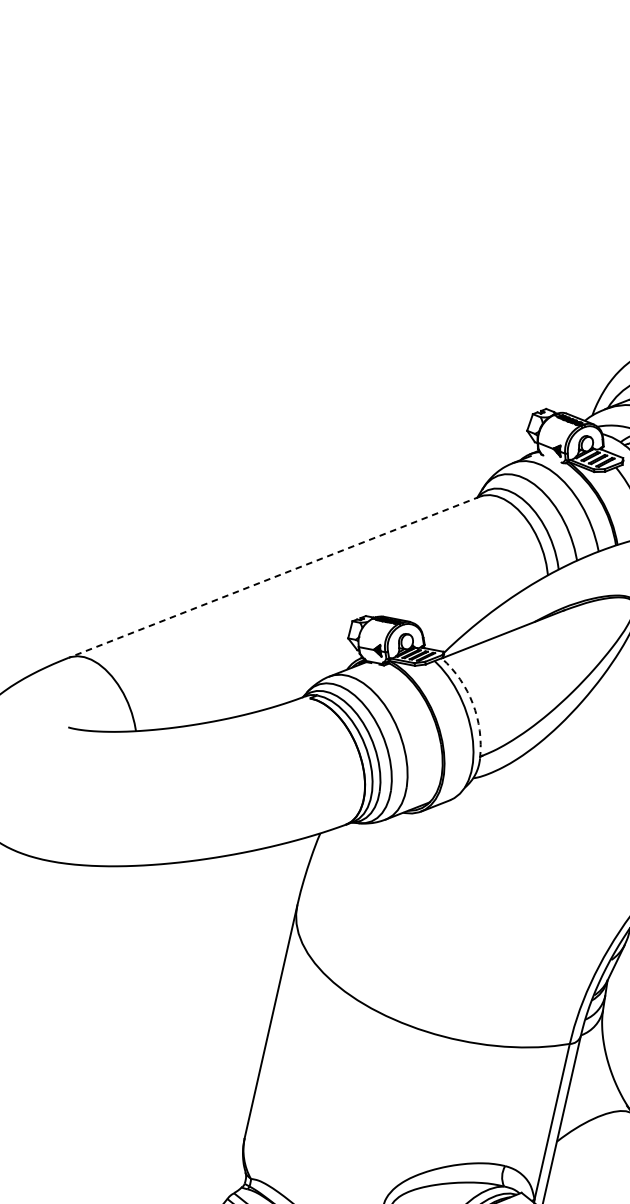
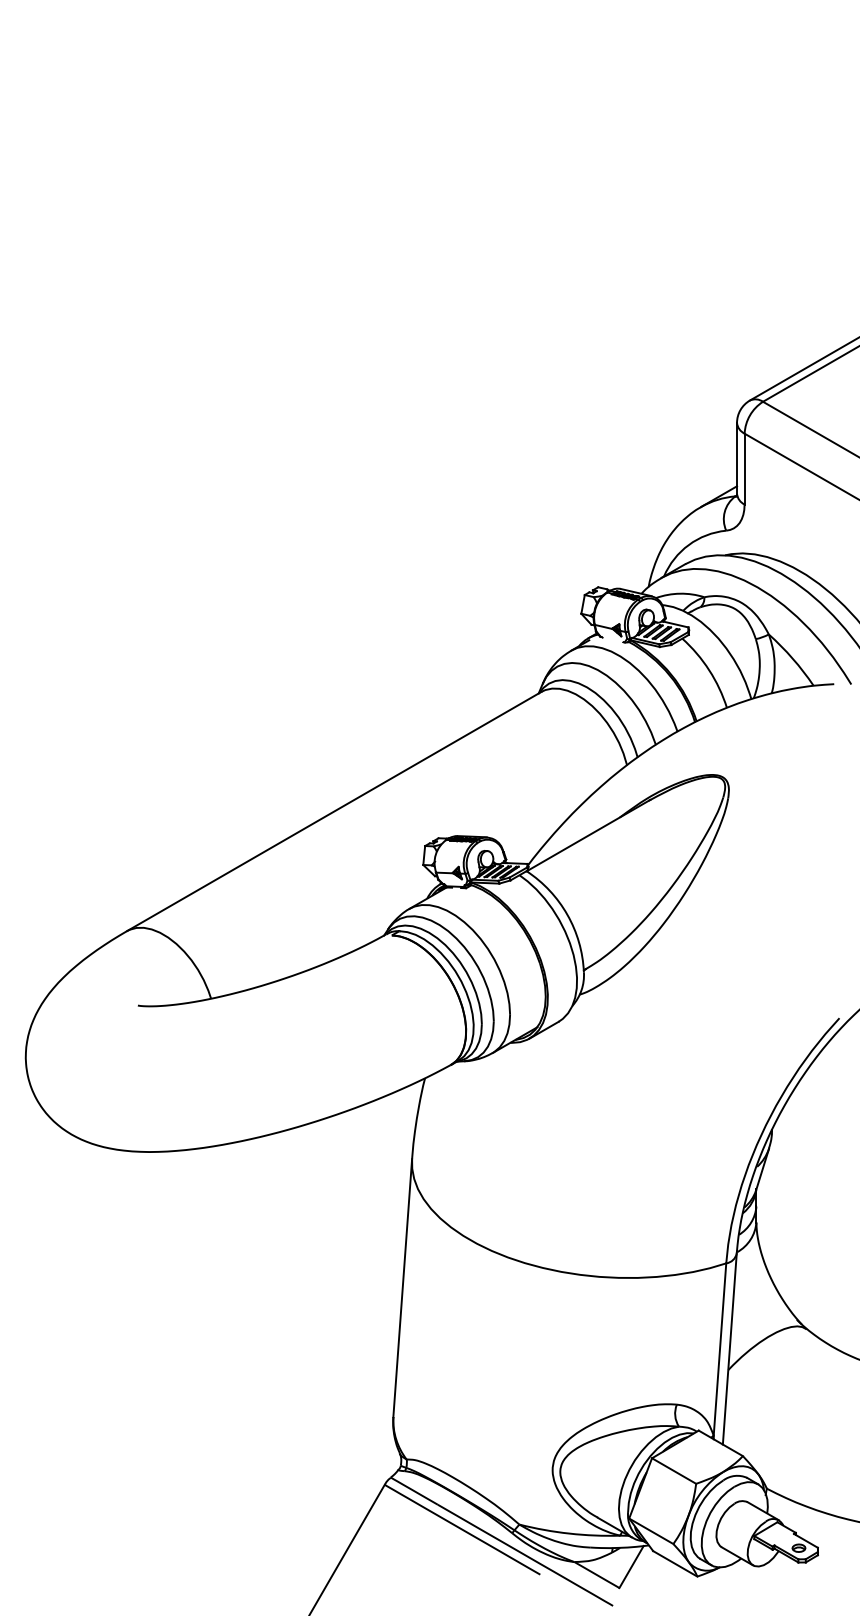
line: (273, 577) -> (333, 811), dashed -> solid
arc: (473, 703) -> (567, 914), dashed -> solid

